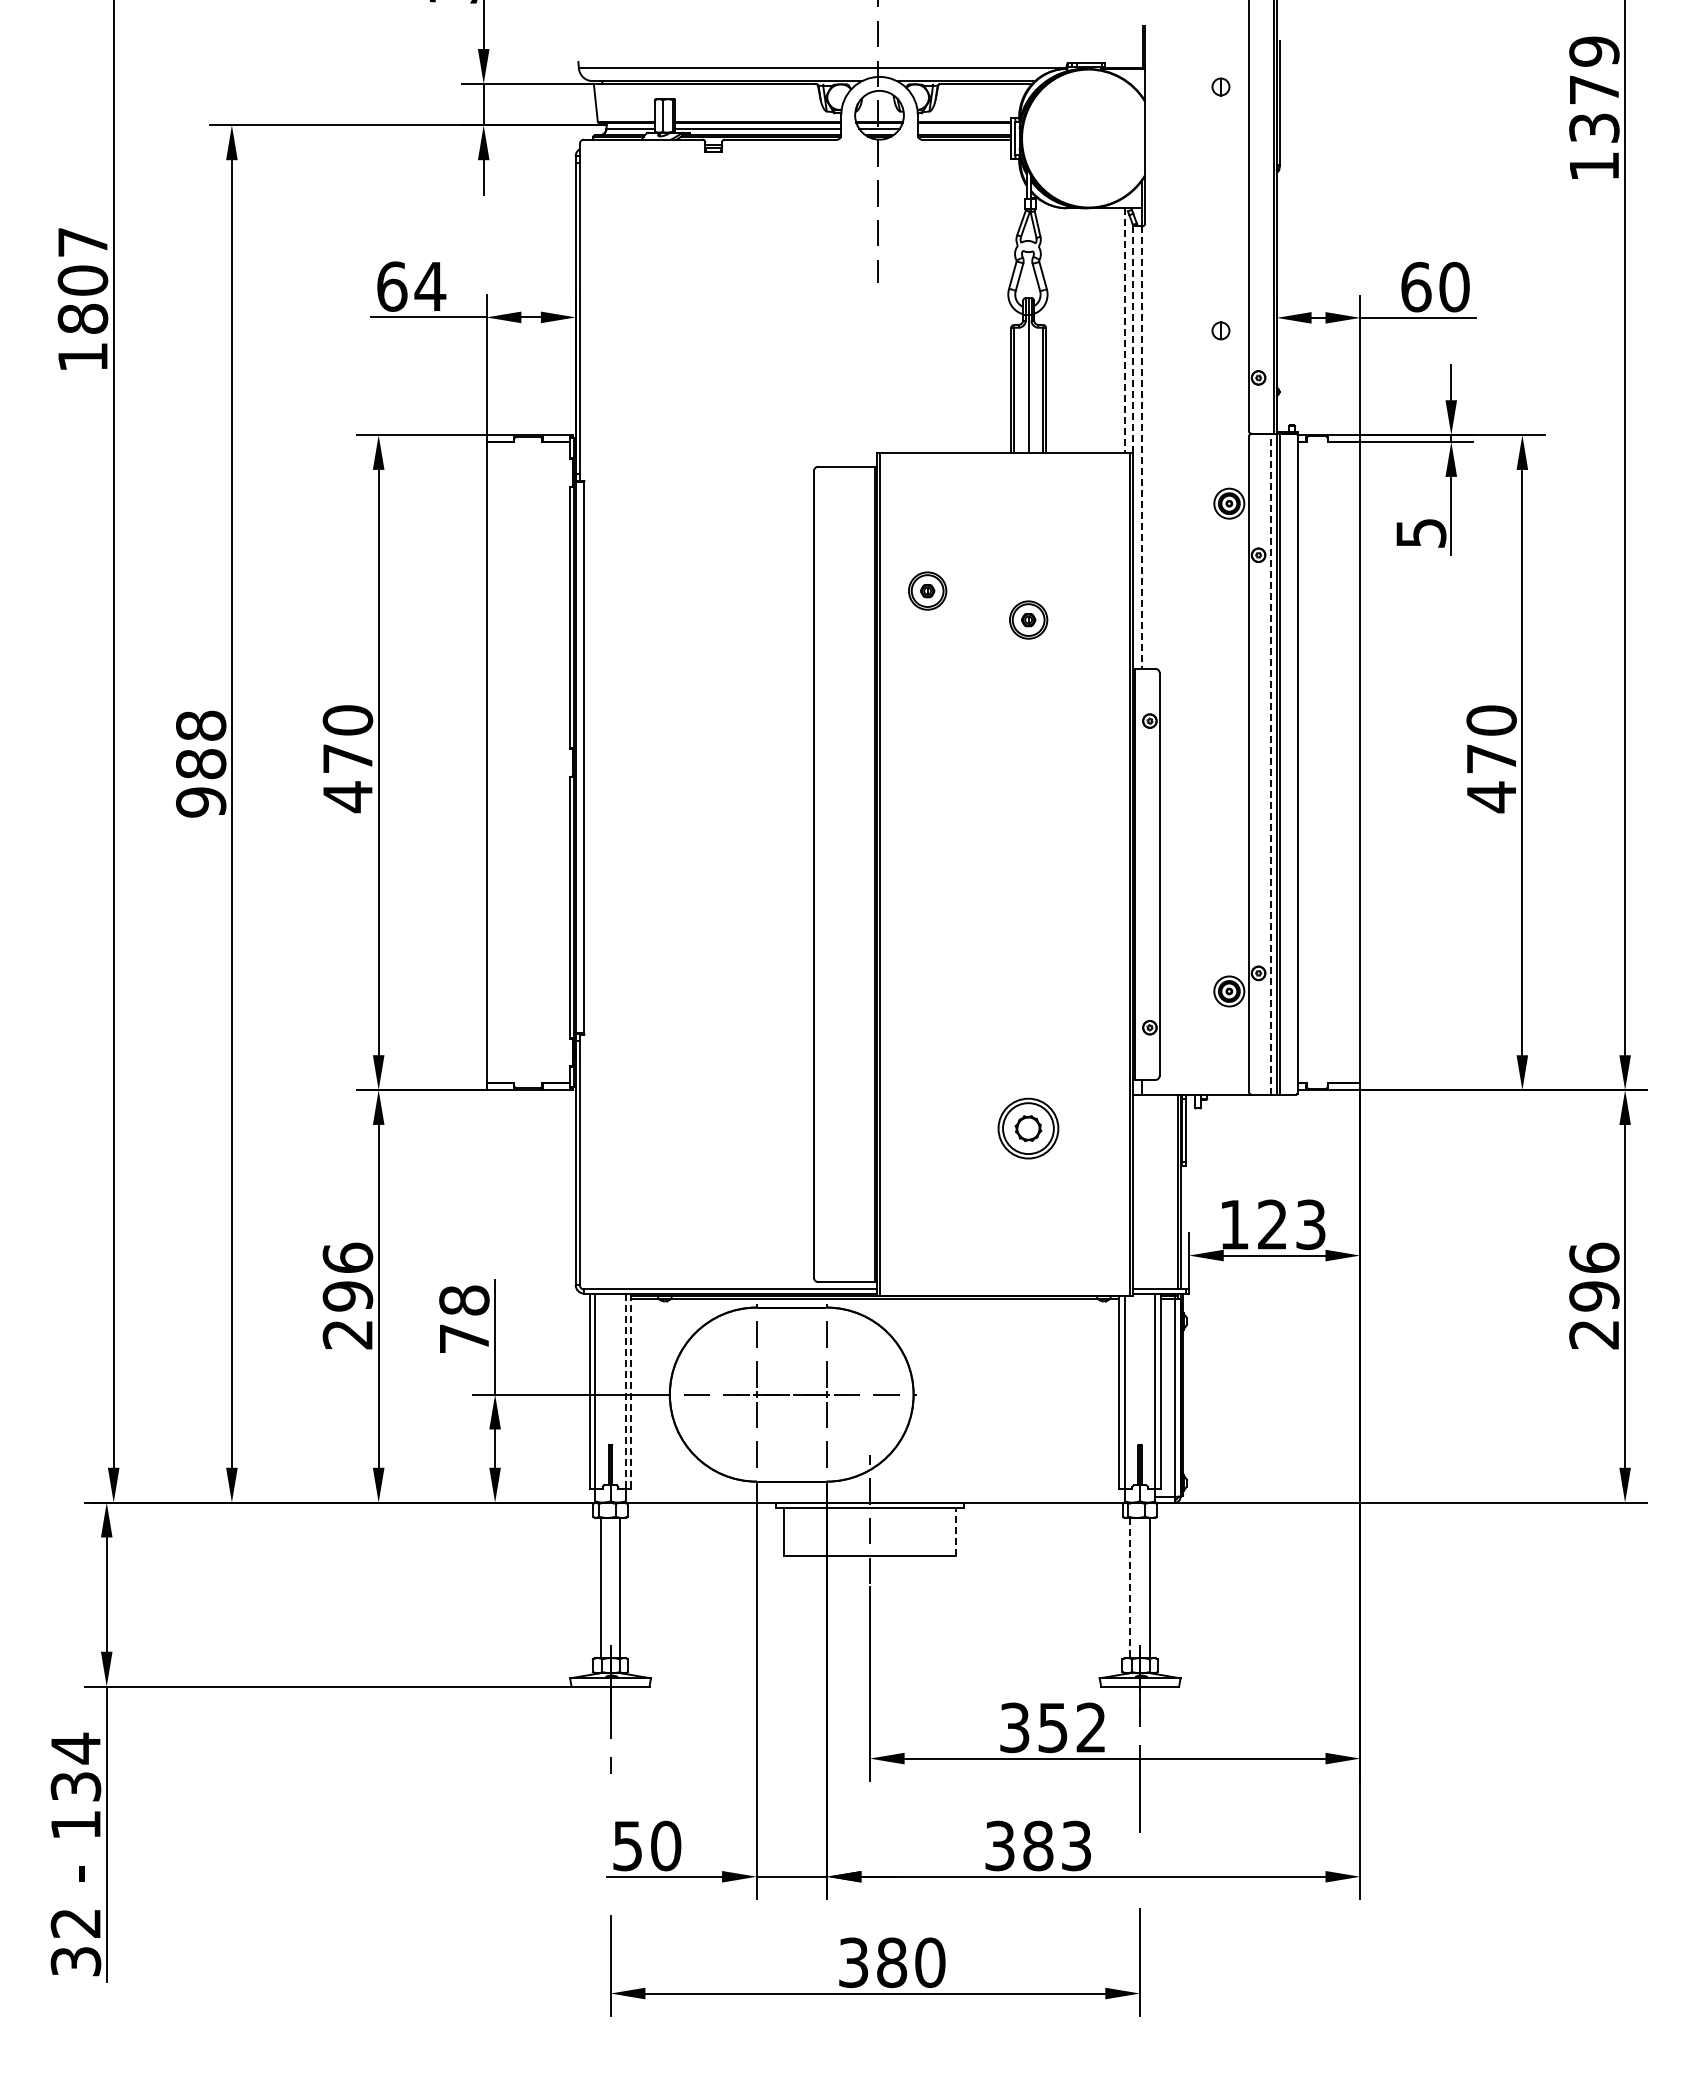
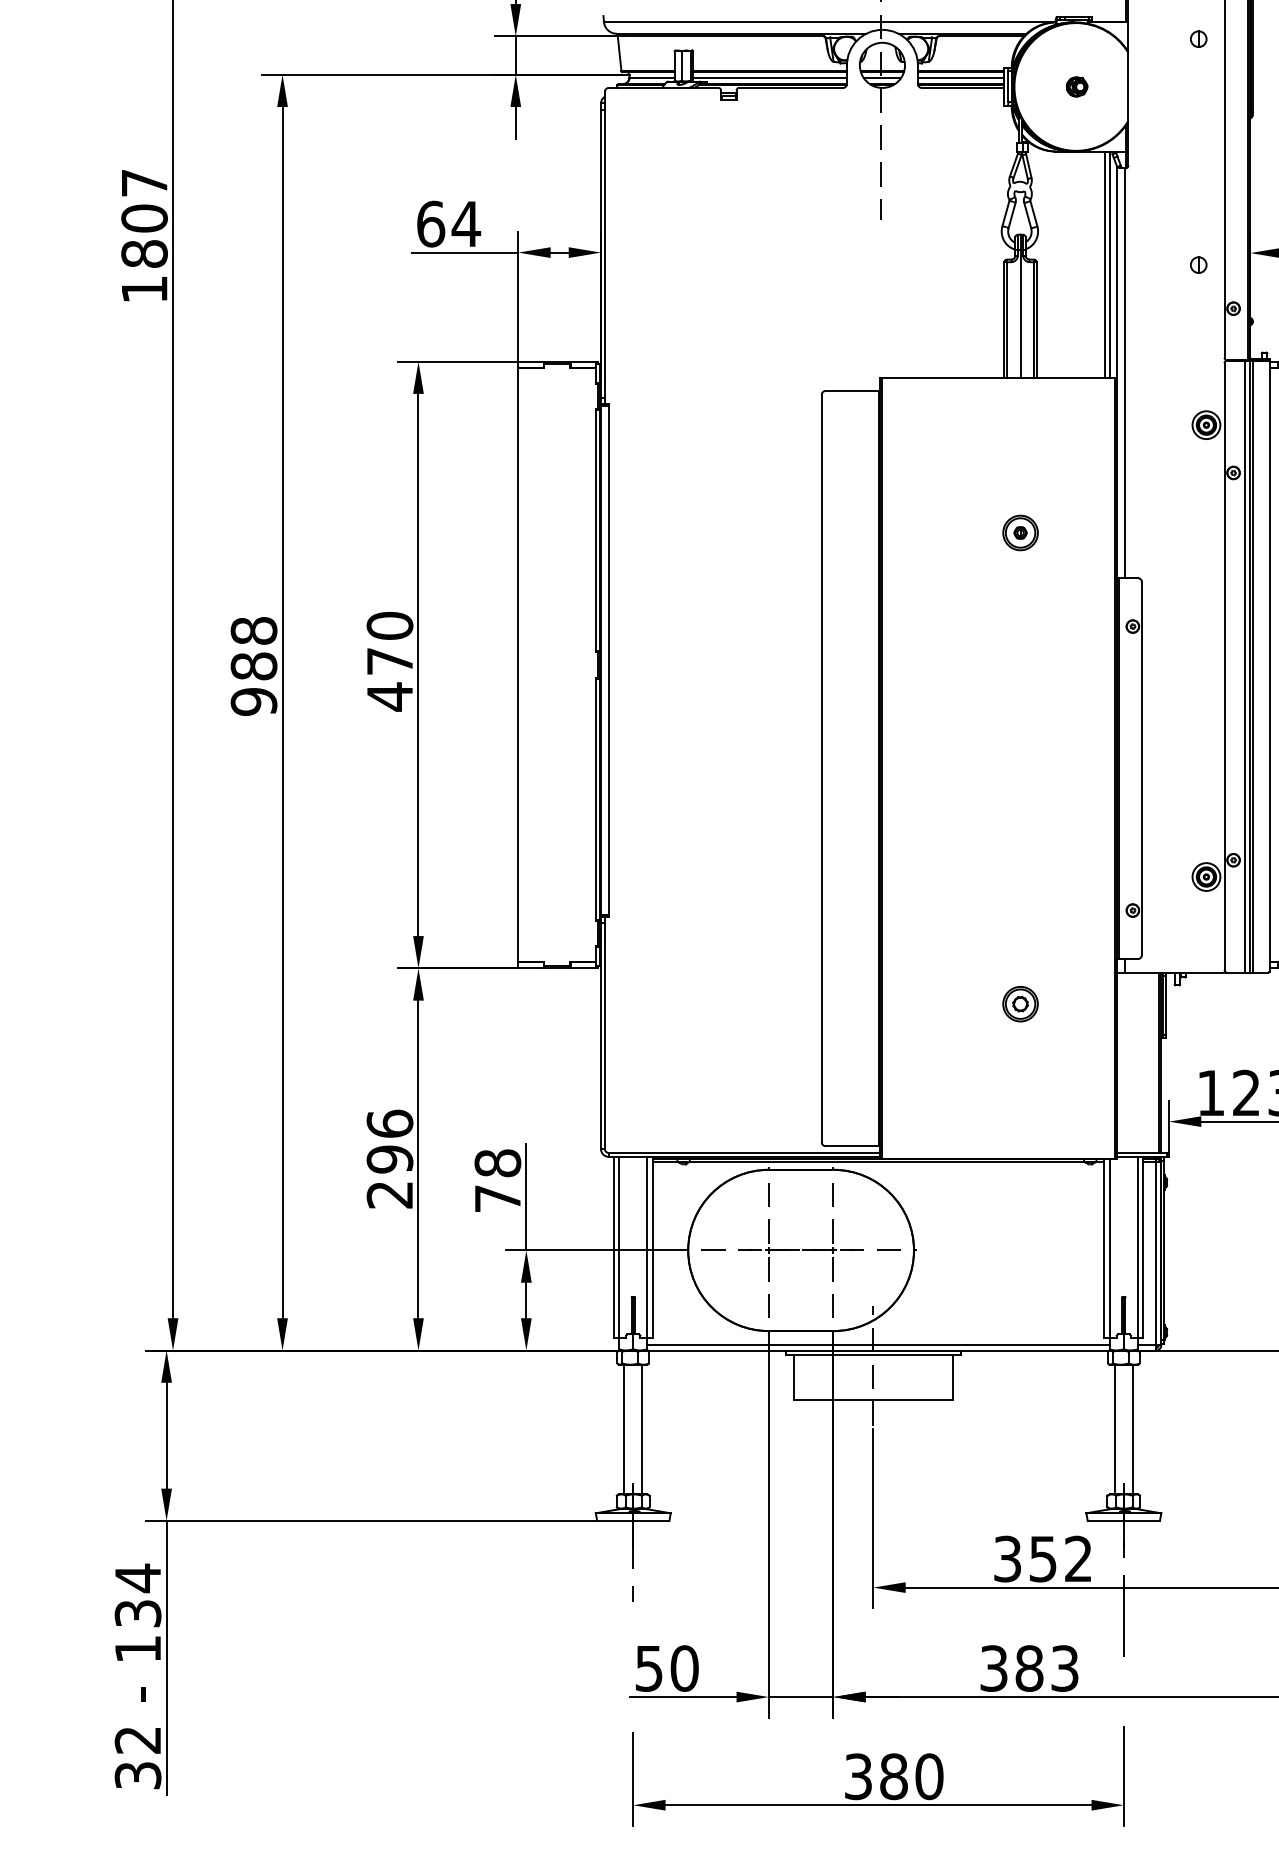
line: (963, 129) -> (960, 78), added
part: (1089, 138) -> (1076, 86), added
line: (1119, 330) -> (1104, 264), added
line: (1125, 331) -> (1110, 265), dashed -> solid
line: (1133, 340) -> (1117, 274), dashed -> solid
line: (1141, 448) -> (1125, 374), dashed -> solid
part: (927, 590) -> (926, 505), removed
line: (1271, 763) -> (1245, 665), dashed -> solid
part: (1028, 1128) -> (1020, 1003), size x0.62
line: (625, 1391) -> (647, 1247), dashed -> solid
line: (631, 1391) -> (652, 1247), dashed -> solid
line: (874, 1497) -> (877, 1345), added
line: (955, 1531) -> (952, 1377), dashed -> solid
line: (1130, 1588) -> (1114, 1430), dashed -> solid

